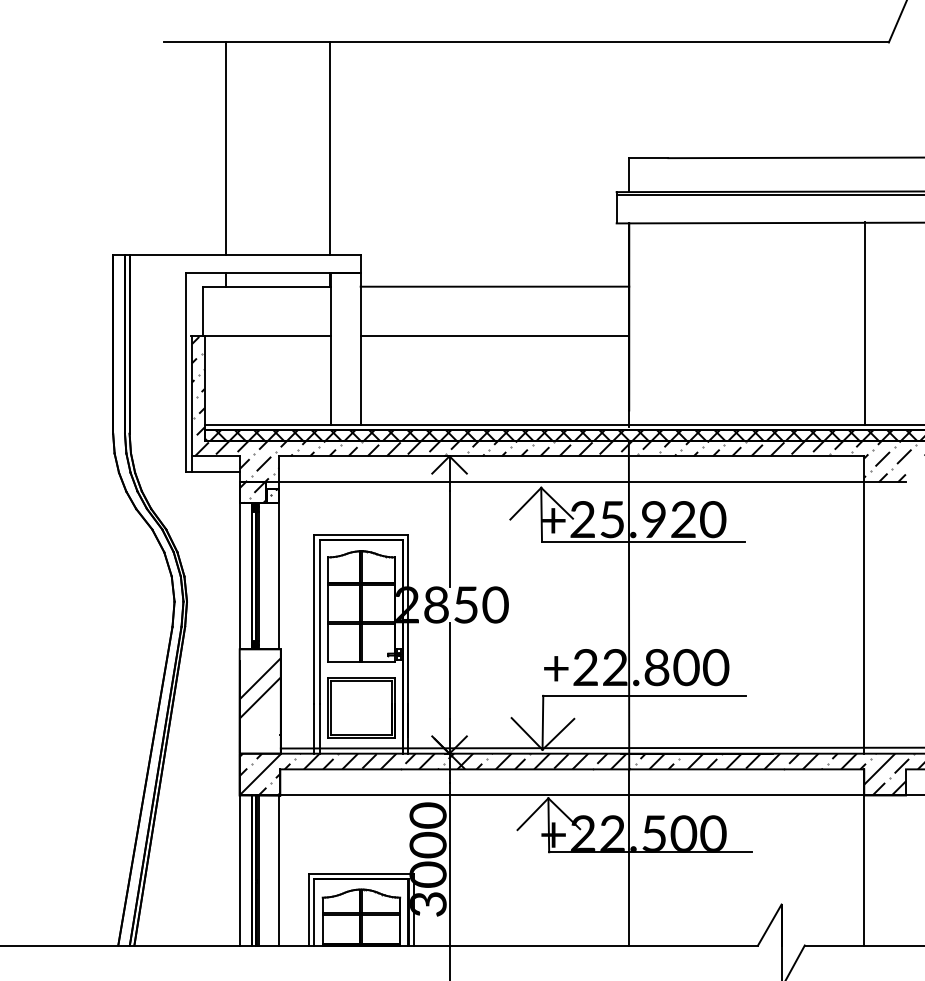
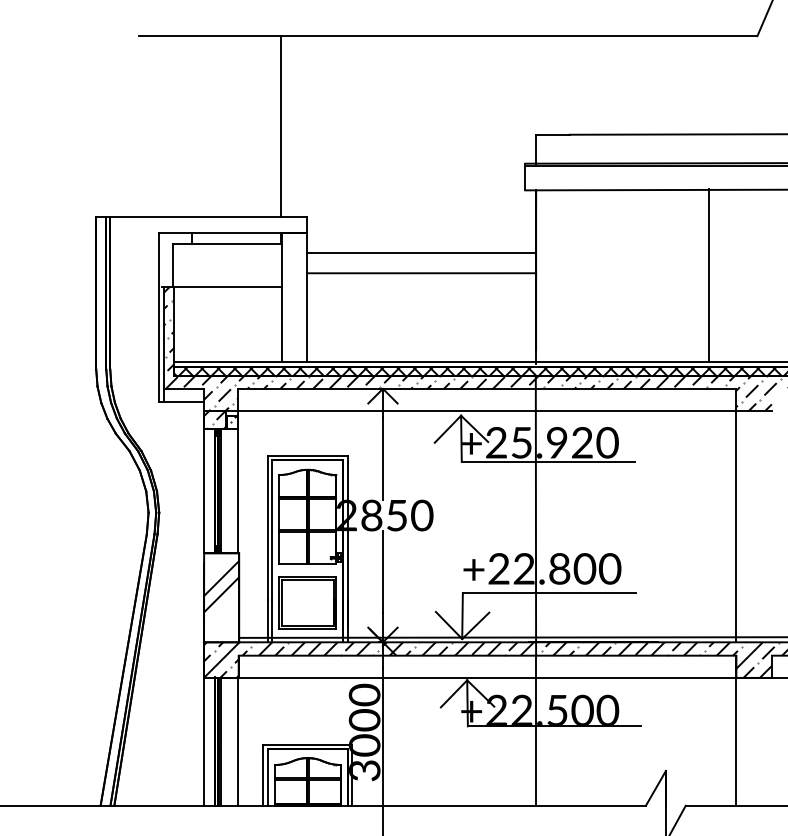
line: (225, 148) -> (192, 126), removed
line: (494, 286) -> (421, 273), moved
line: (864, 322) -> (708, 274), moved
line: (494, 336) -> (421, 253), moved

